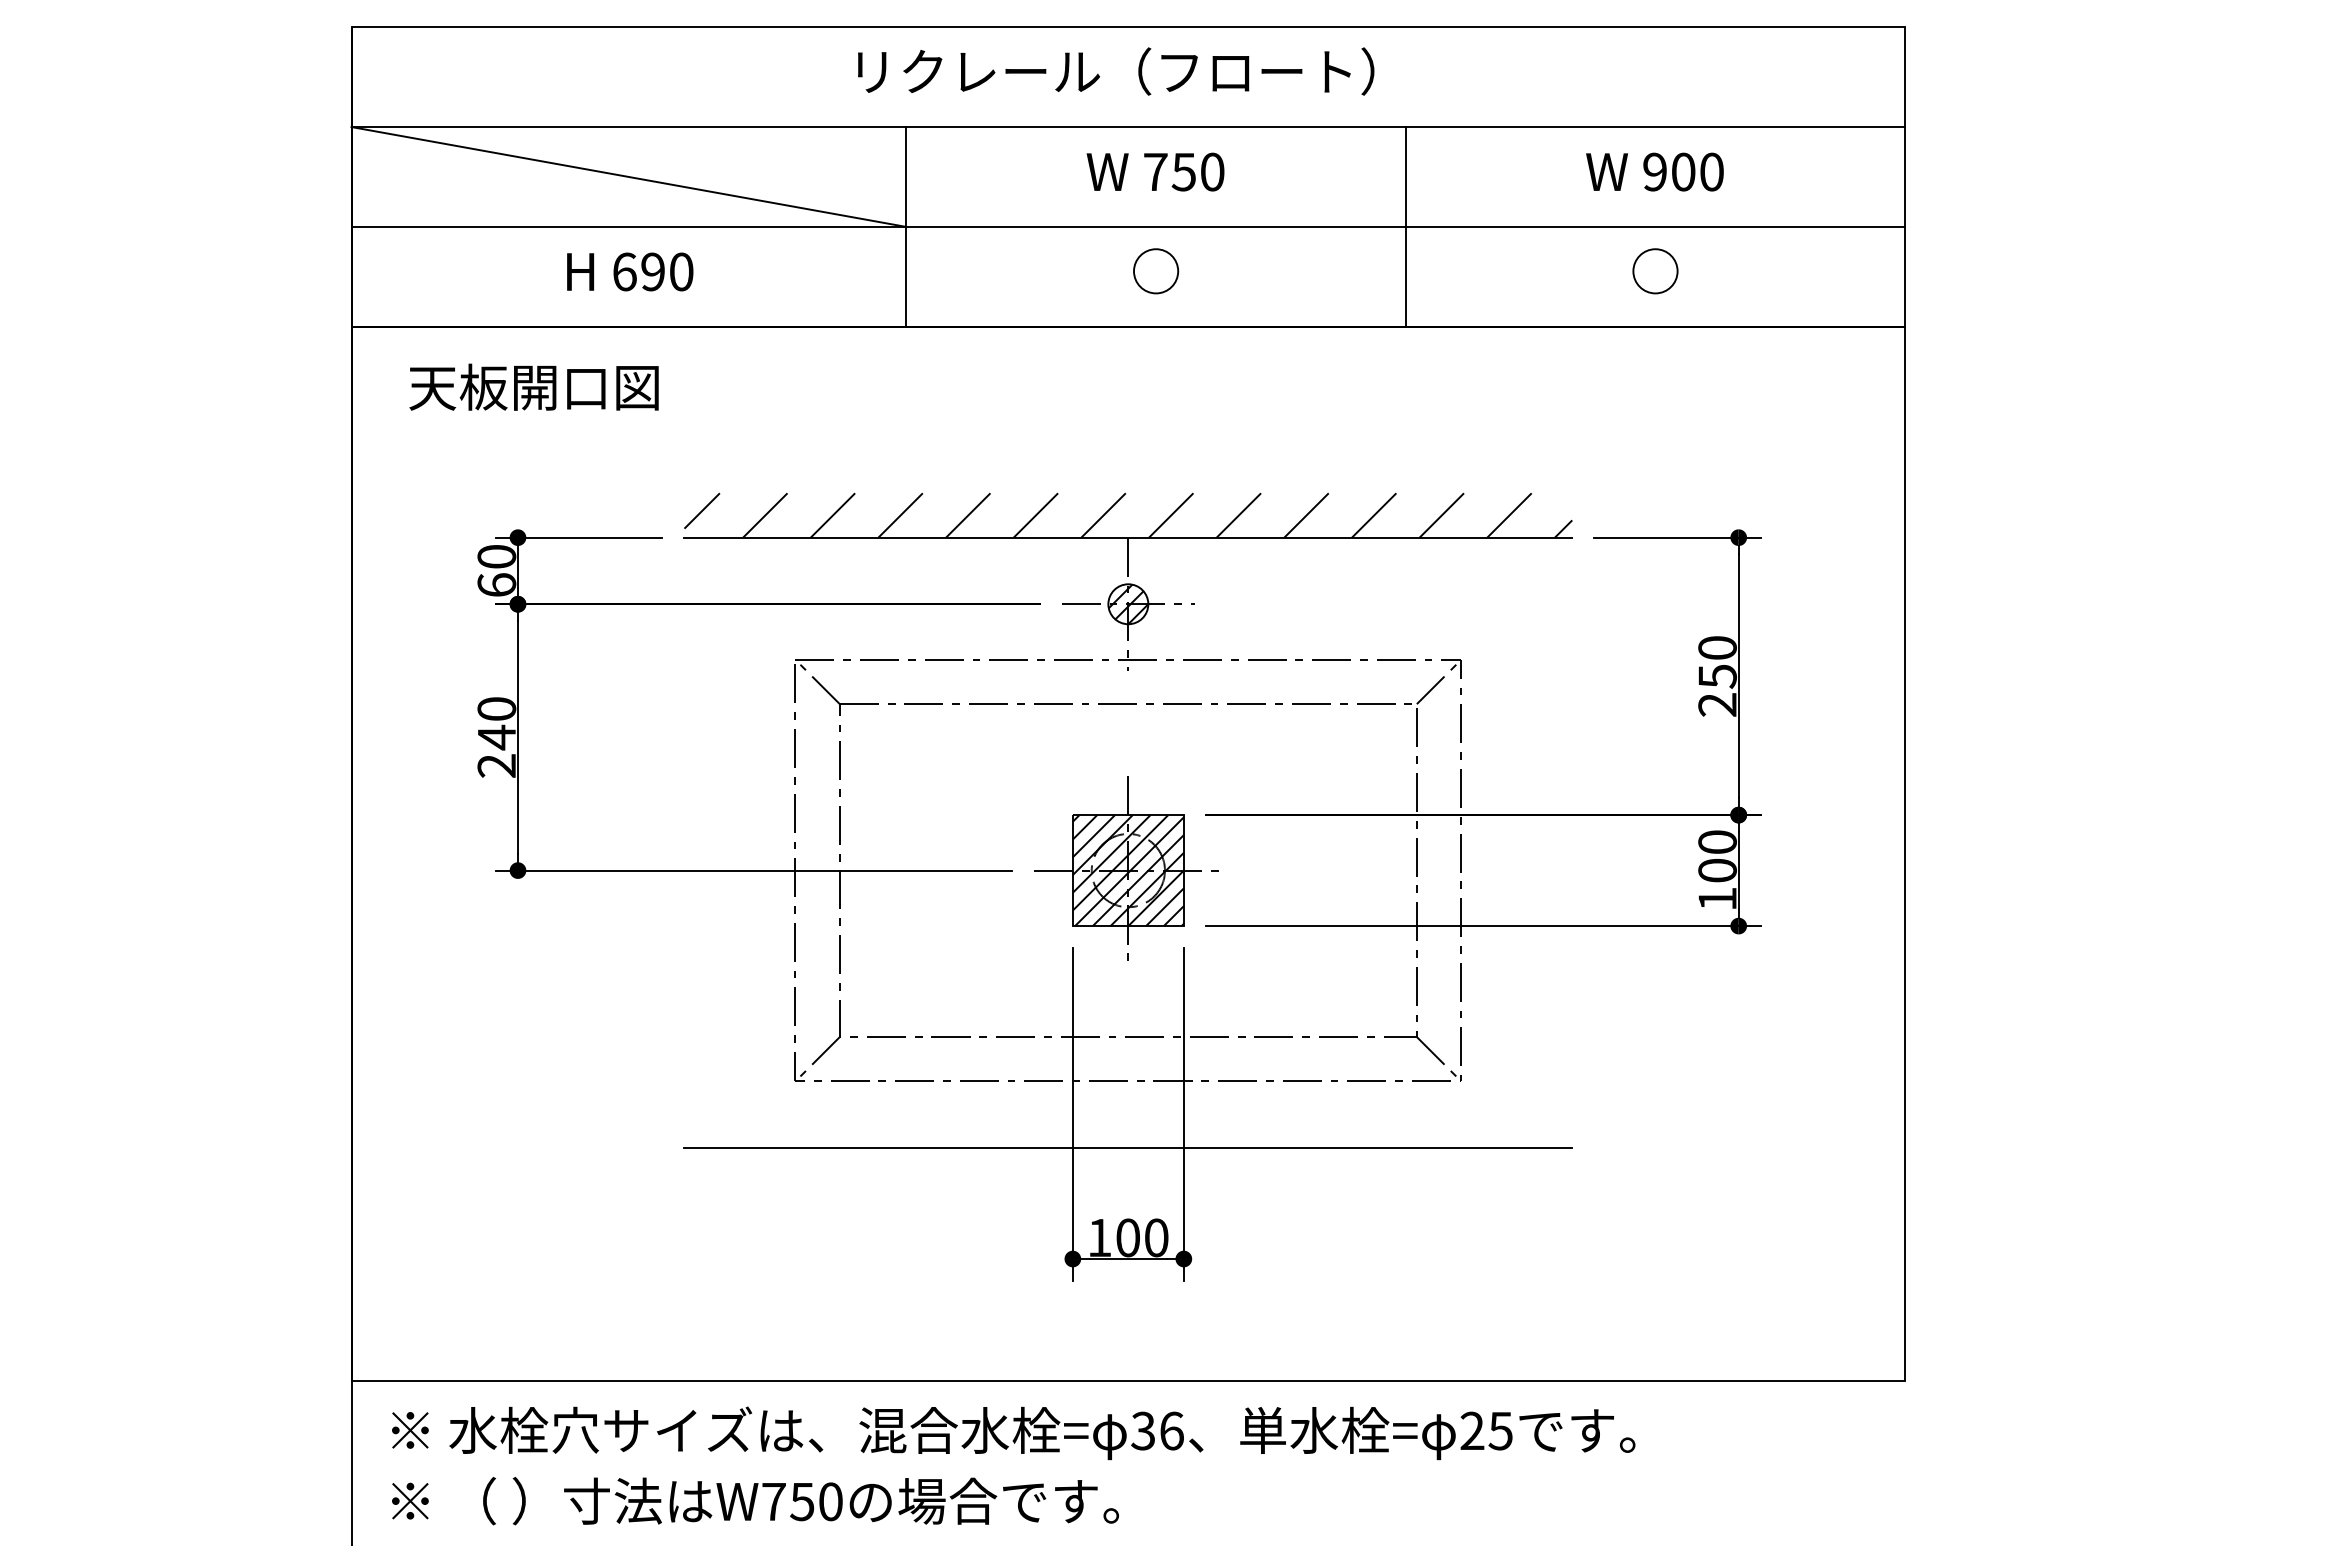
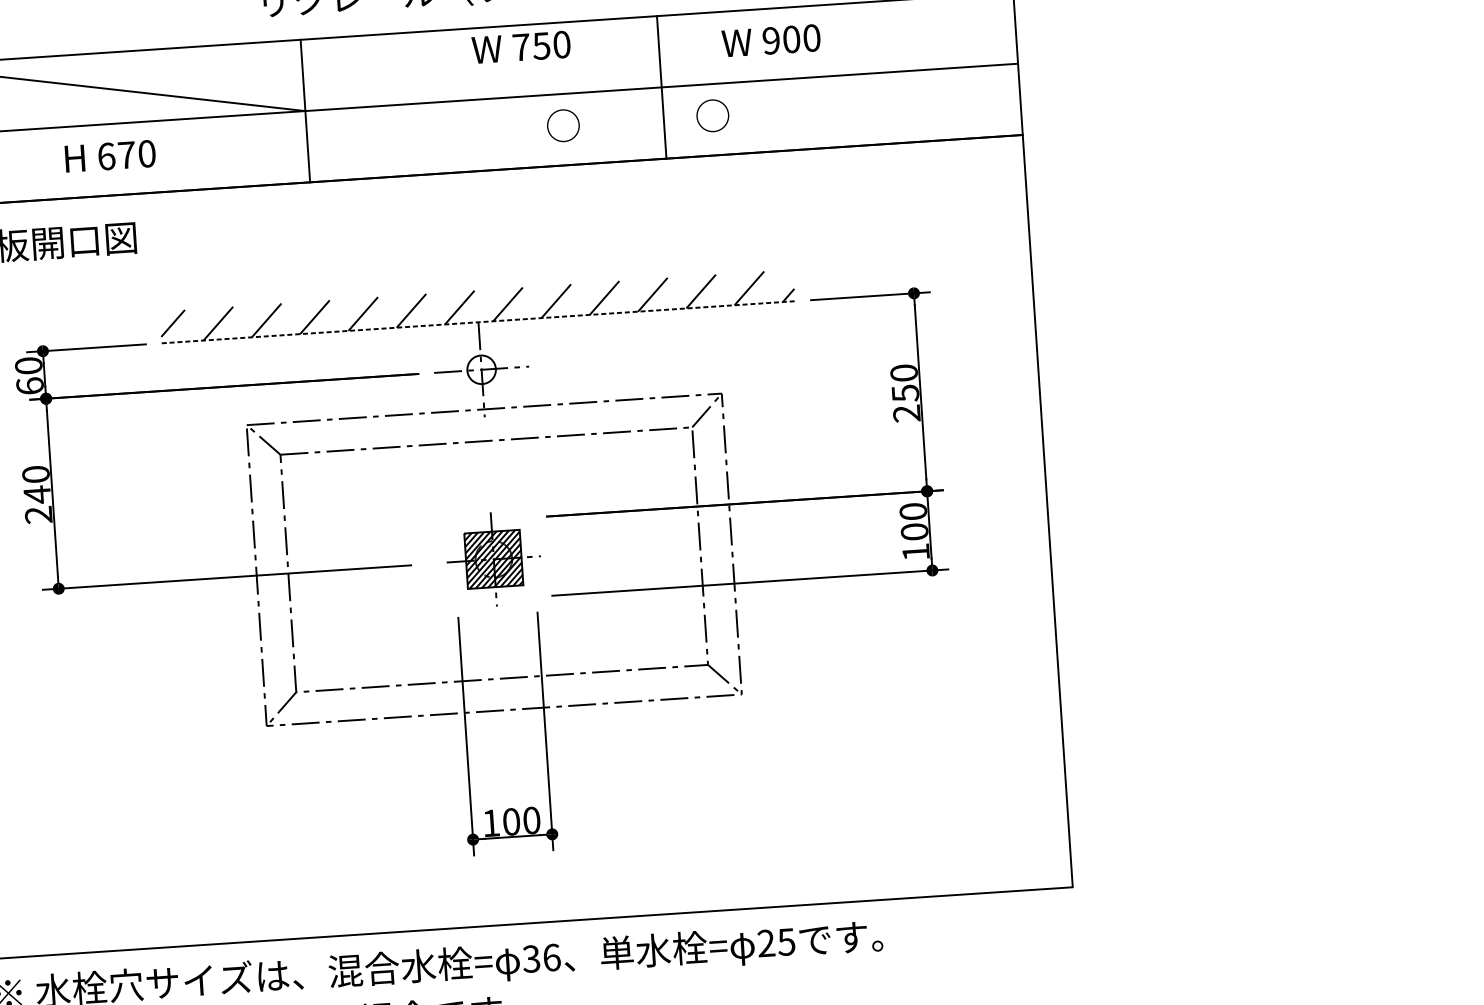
text: (1155, 171) -> (521, 46), moved
text: (1654, 171) -> (770, 40), moved
text: (653, 271) -> (127, 154), 690 -> 670
text: (1156, 271) -> (563, 125), moved
text: (1655, 271) -> (712, 115), moved
line: (1128, 537) -> (478, 322), solid -> dashed
hatch: (1128, 604) -> (481, 369), removed
part: (1126, 868) -> (492, 558), size x0.7
line: (1128, 1148) -> (507, 758), removed

